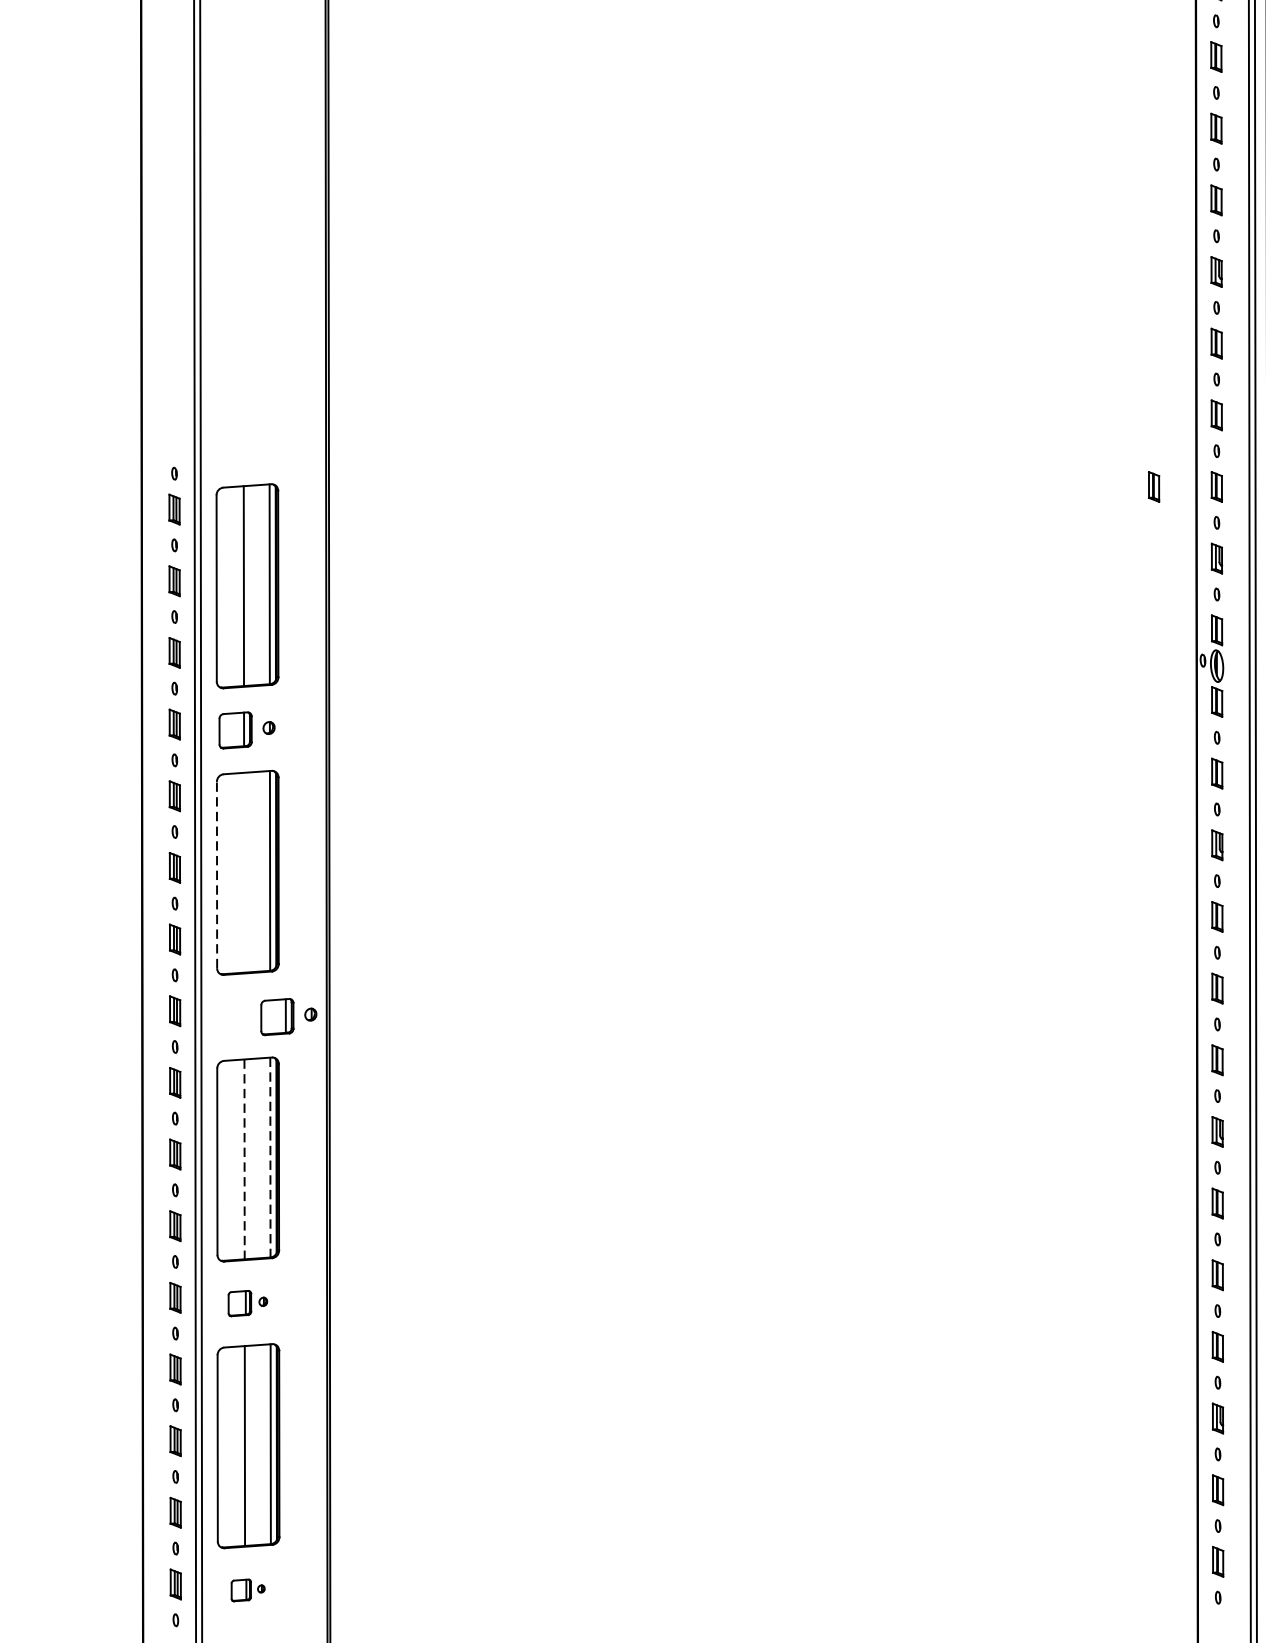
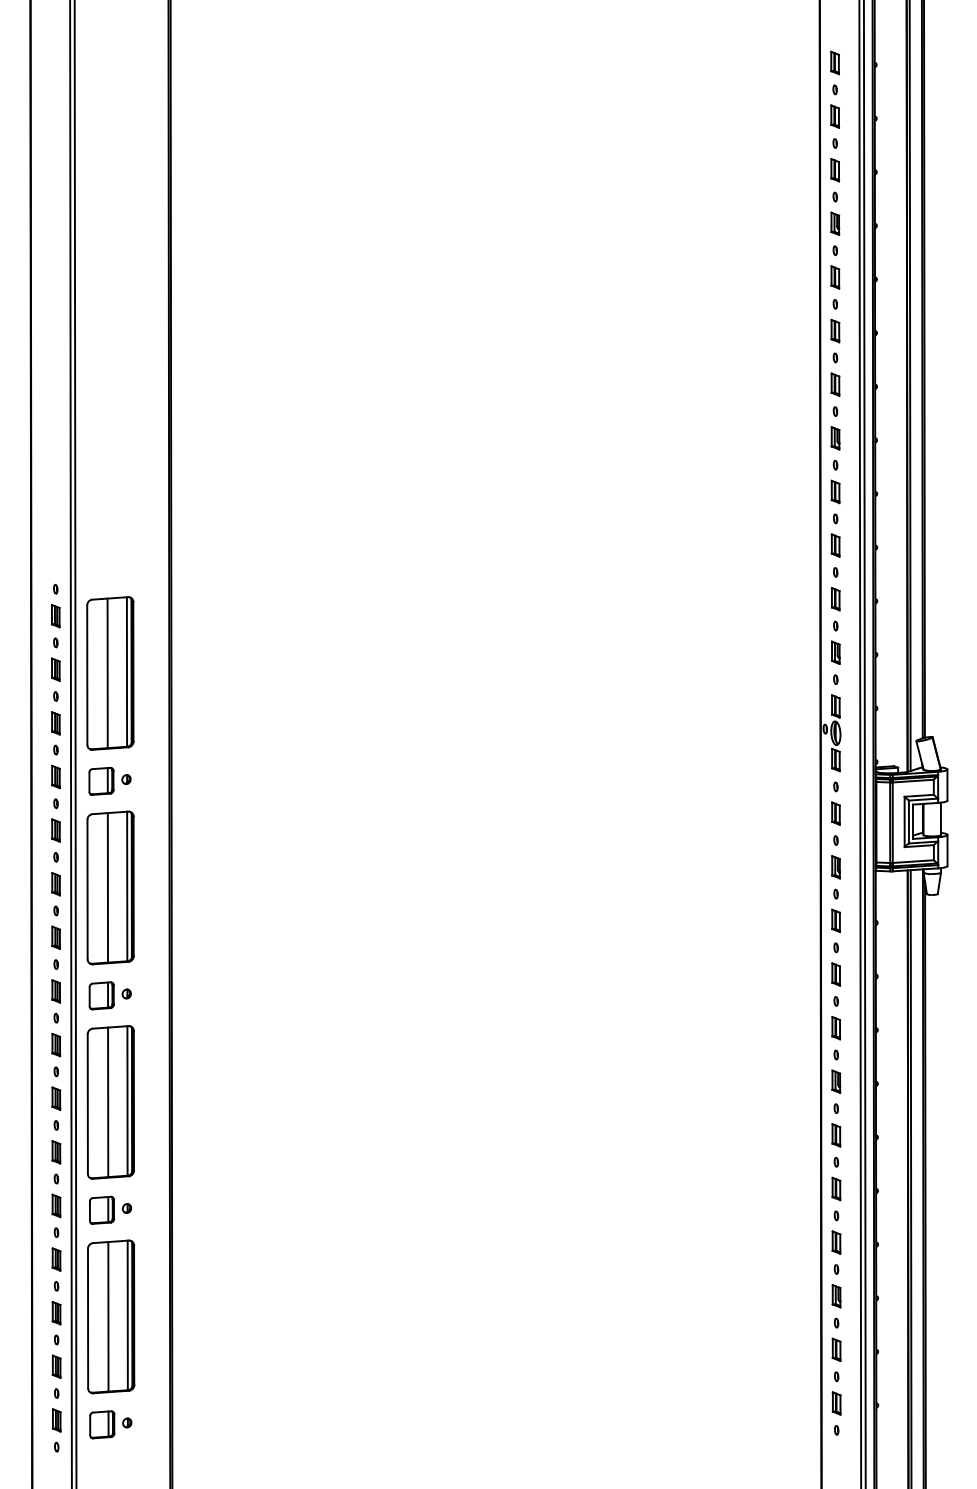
part: (1153, 487) -> (788, 599), removed
line: (243, 872) -> (107, 887), added
line: (216, 874) -> (87, 889), dashed -> solid
part: (287, 1016) -> (109, 995), moved
line: (270, 1156) -> (127, 1100), dashed -> solid
line: (245, 1159) -> (108, 1102), dashed -> solid
part: (247, 1302) -> (110, 1209), size x1.43
part: (247, 1589) -> (110, 1424), size x1.67

